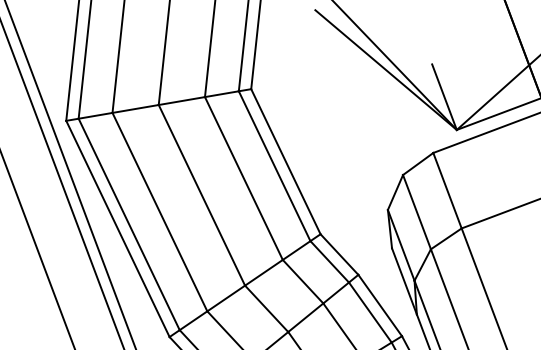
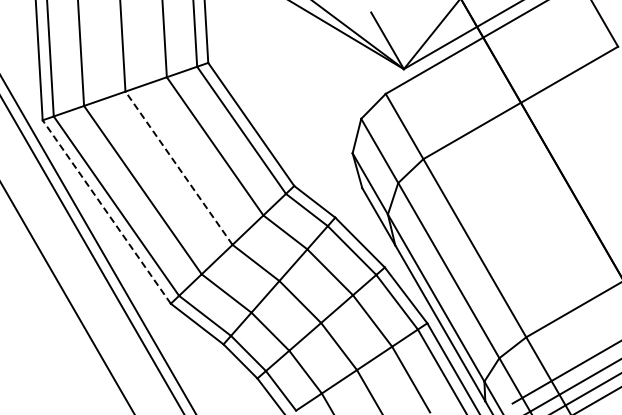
line: (201, 194) -> (178, 167), solid -> dashed
line: (117, 229) -> (106, 212), solid -> dashed

